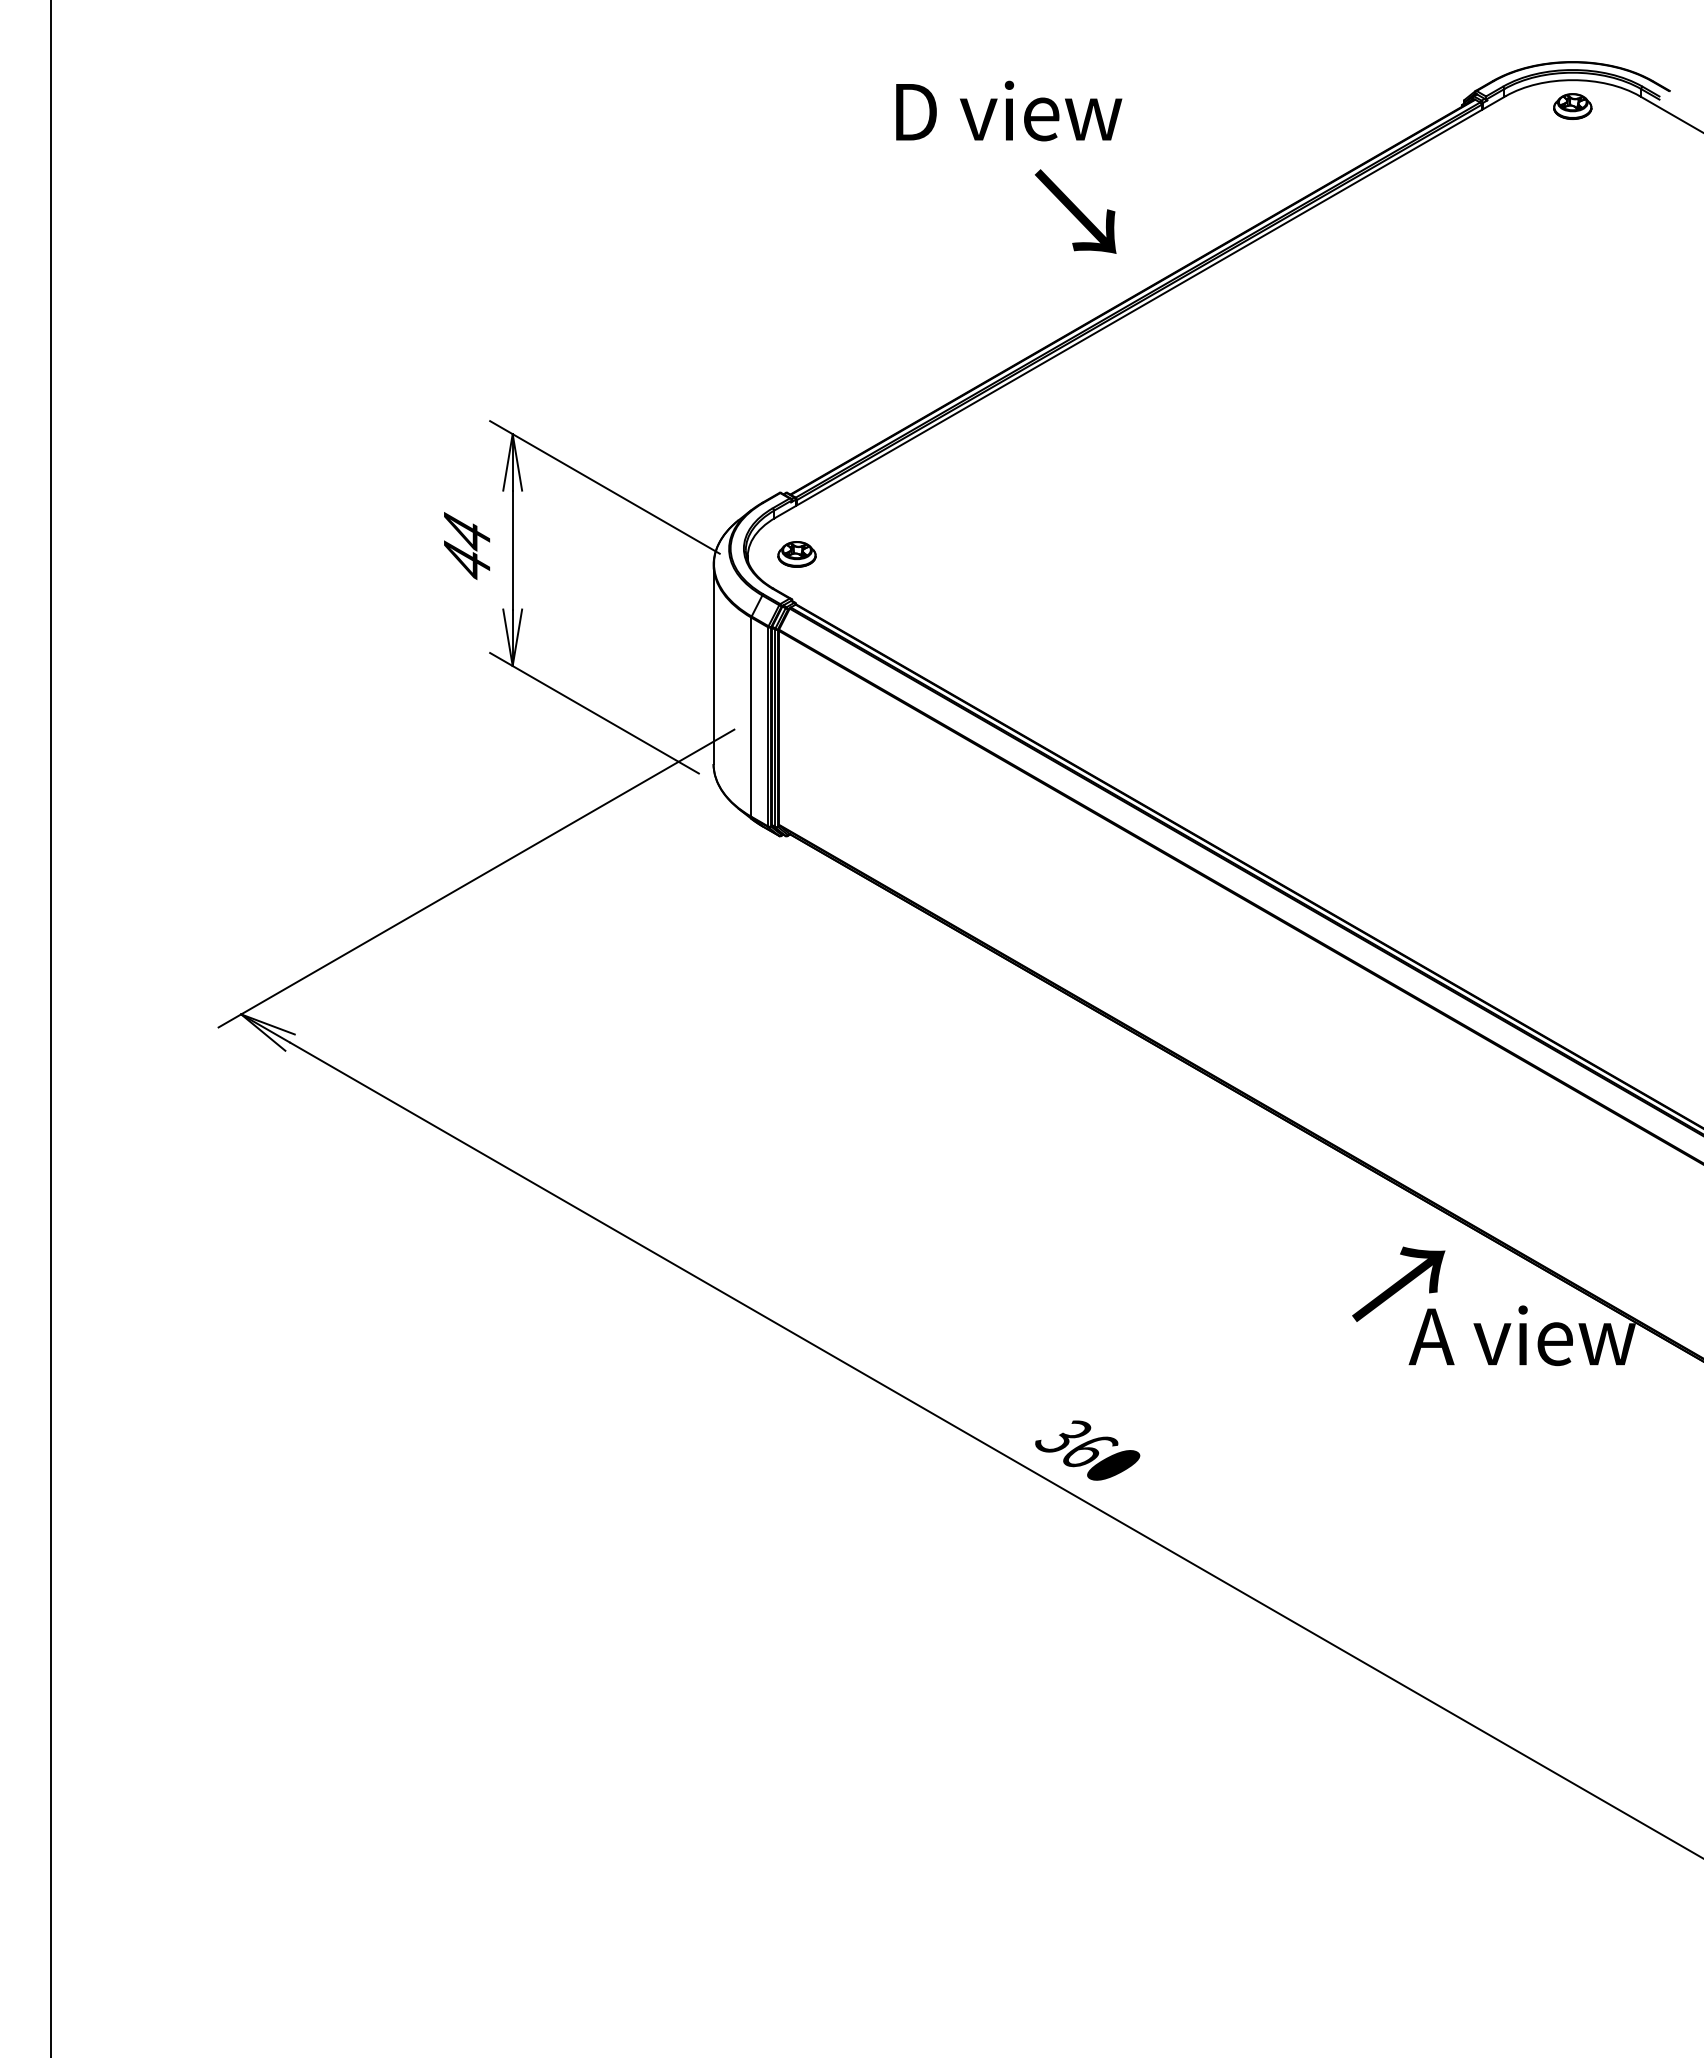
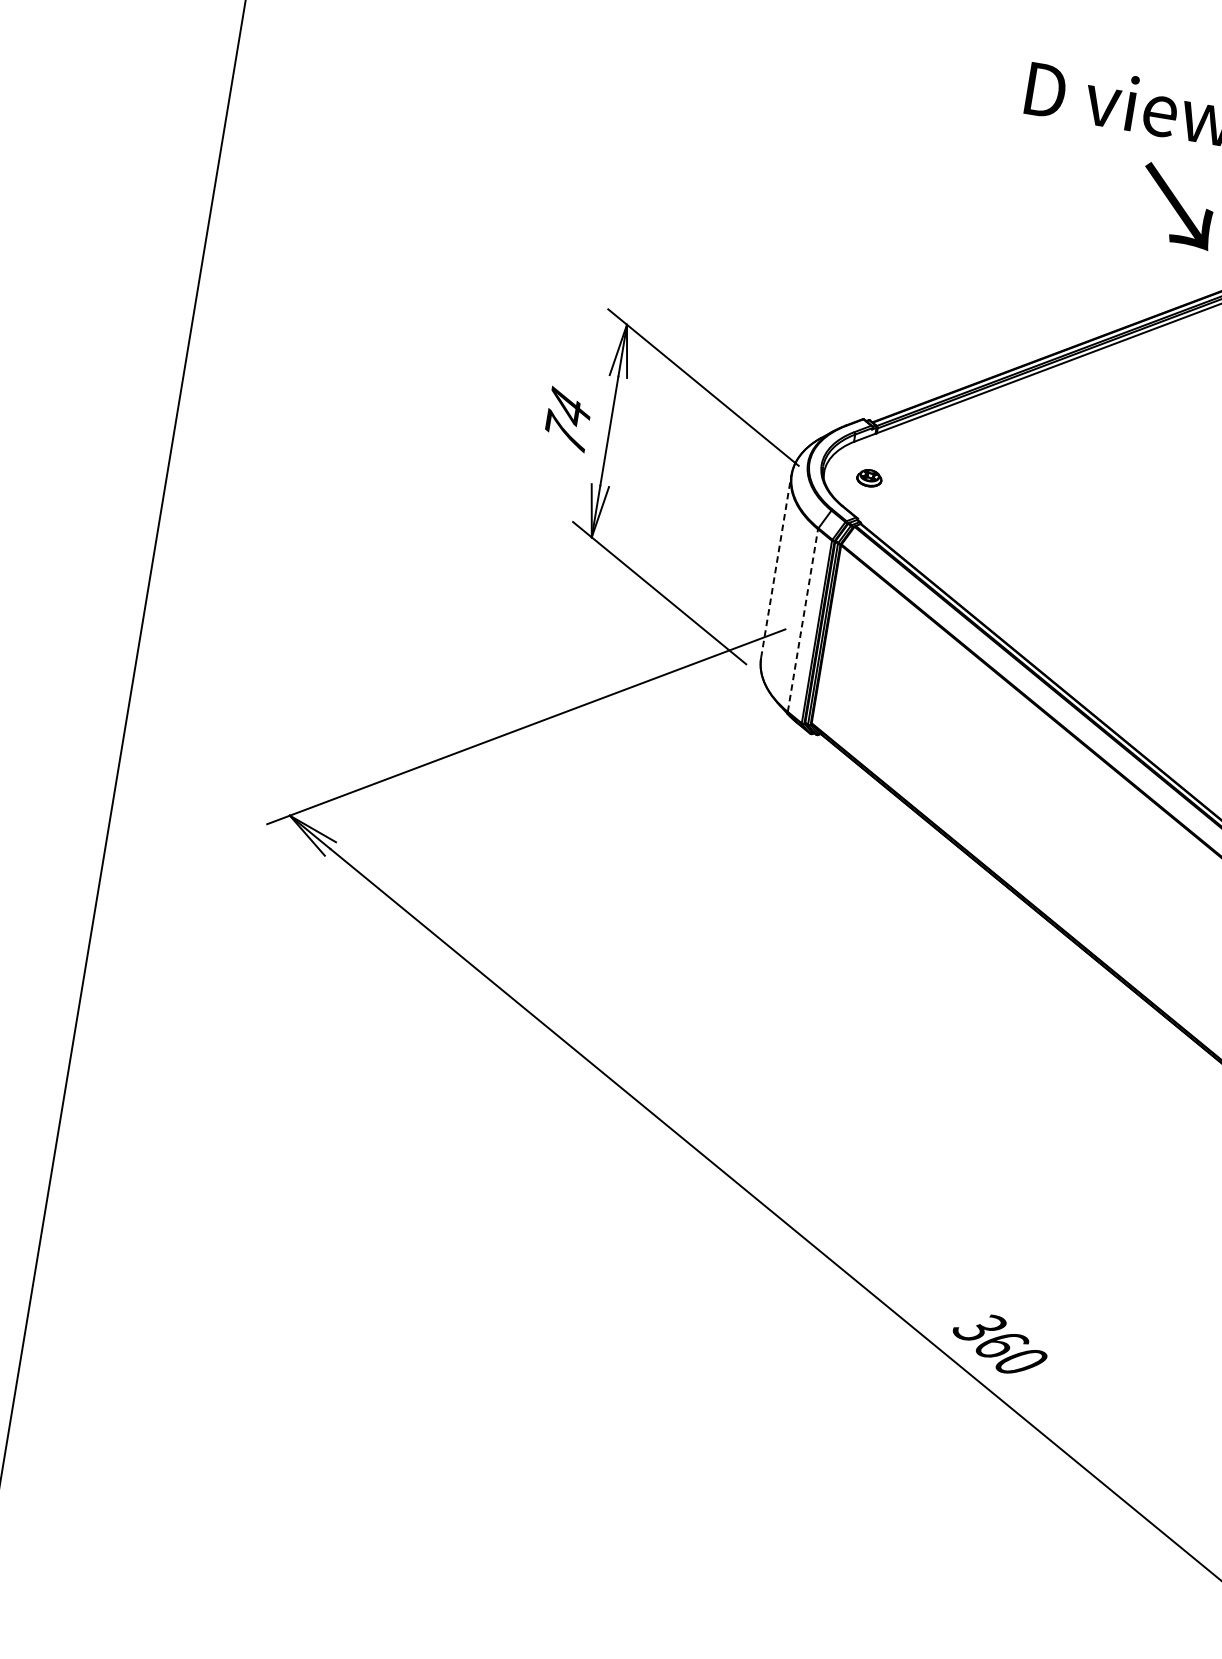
part: (796, 554) -> (868, 478), size x0.7
text: (467, 557) -> (566, 431), 44 -> 74
line: (713, 664) -> (776, 566), solid -> dashed
line: (751, 717) -> (802, 620), solid -> dashed

